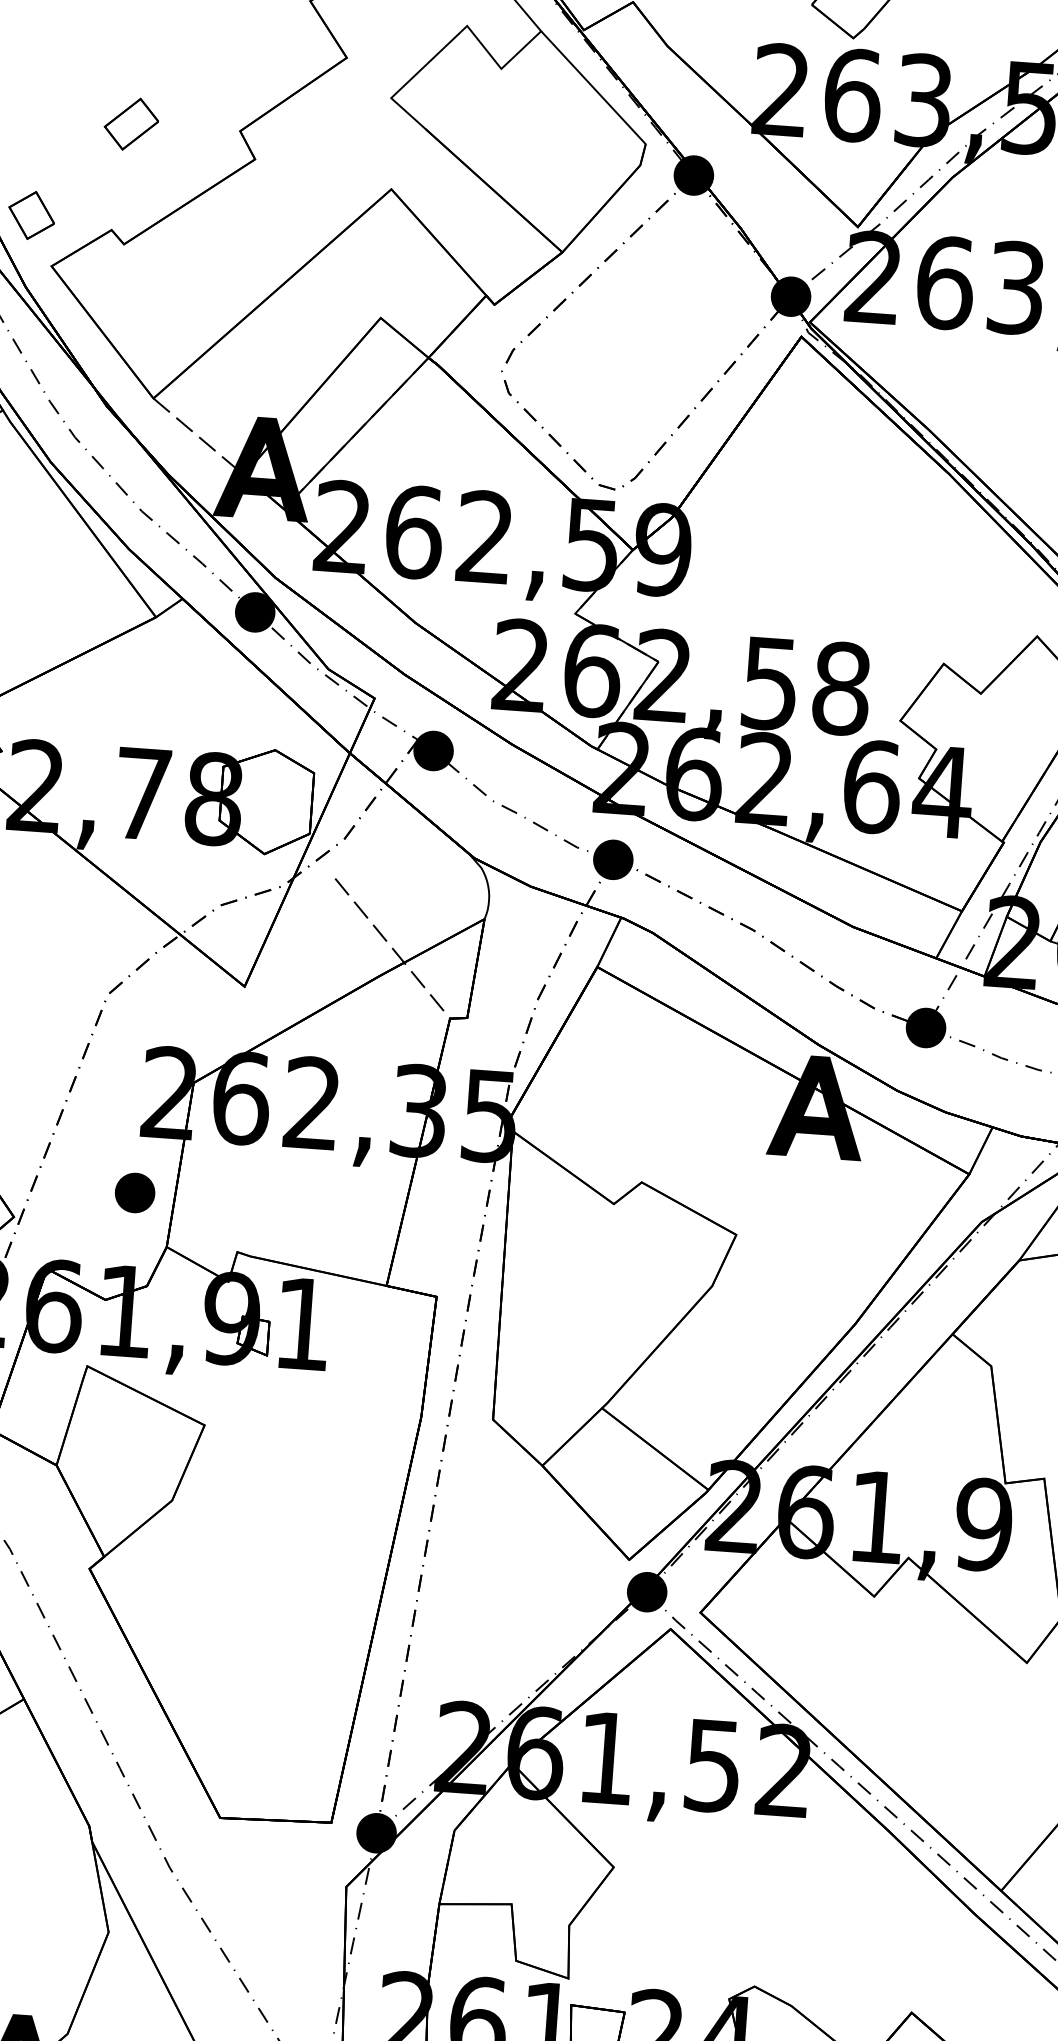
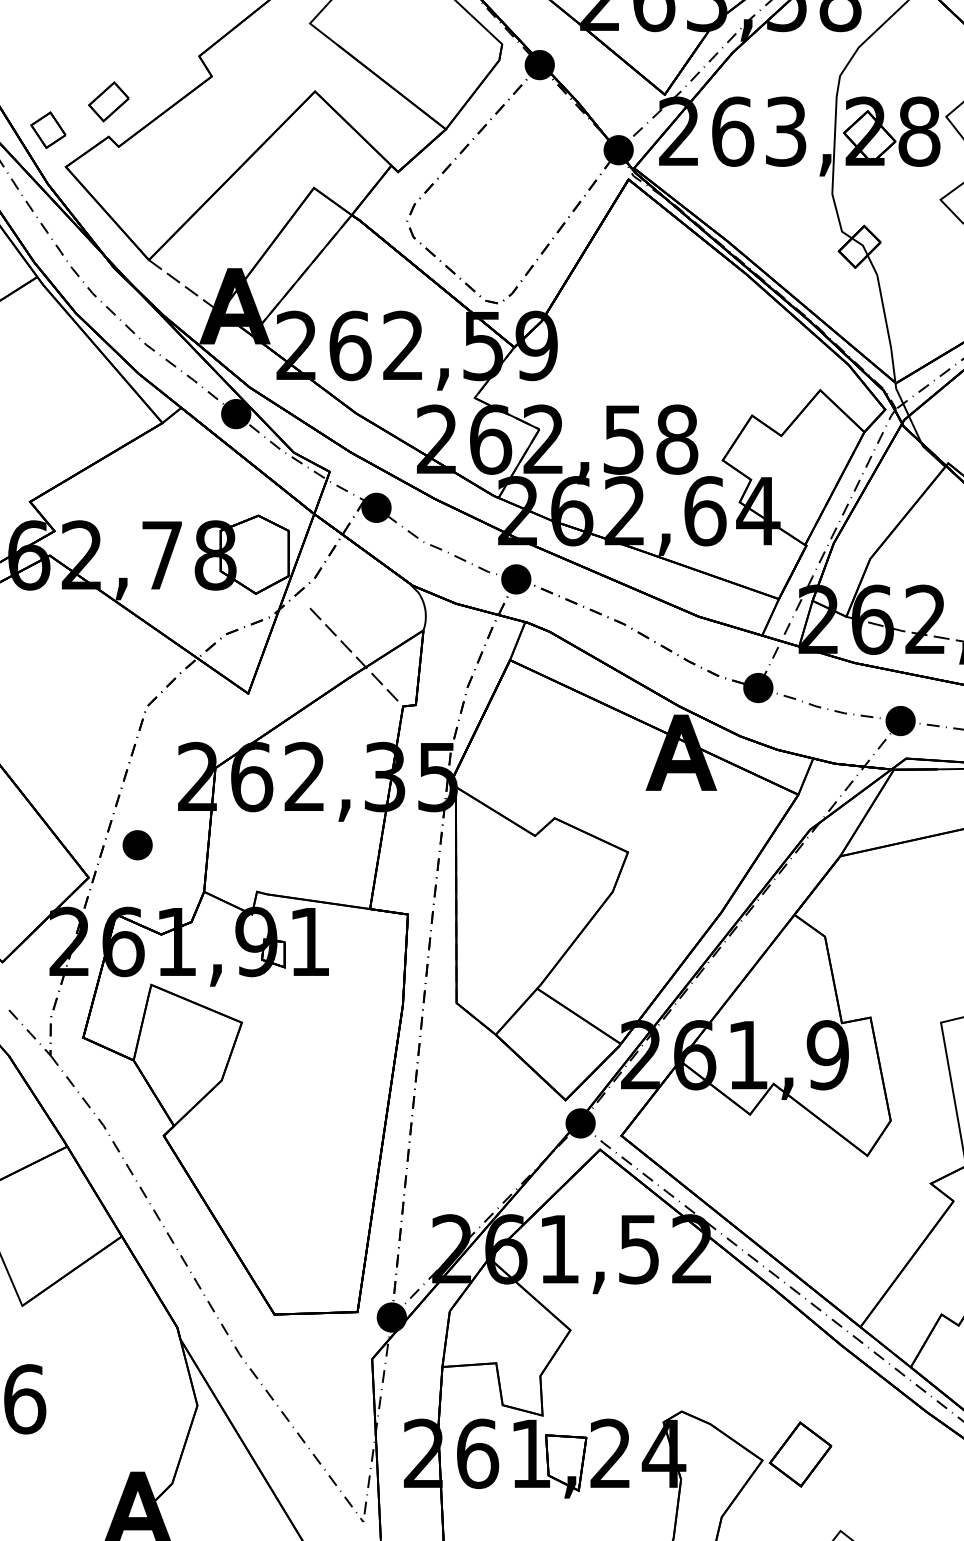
part: (131, 123) -> (108, 101), moved
part: (134, 1193) -> (137, 845), moved

